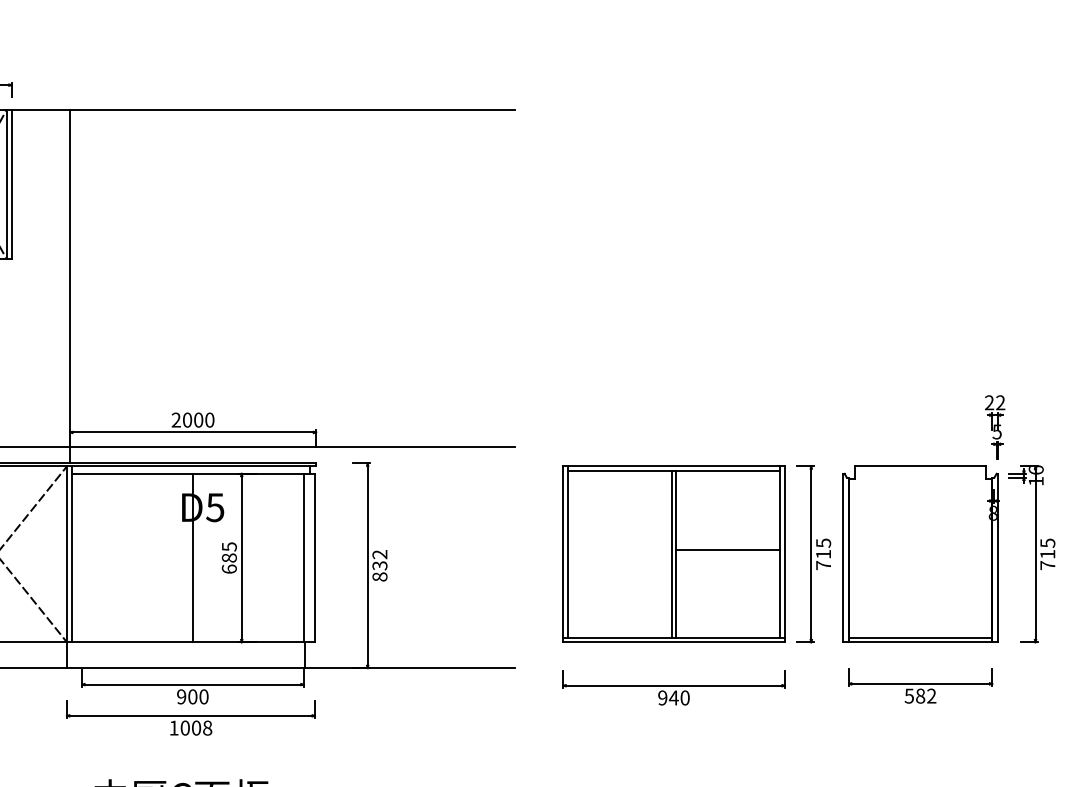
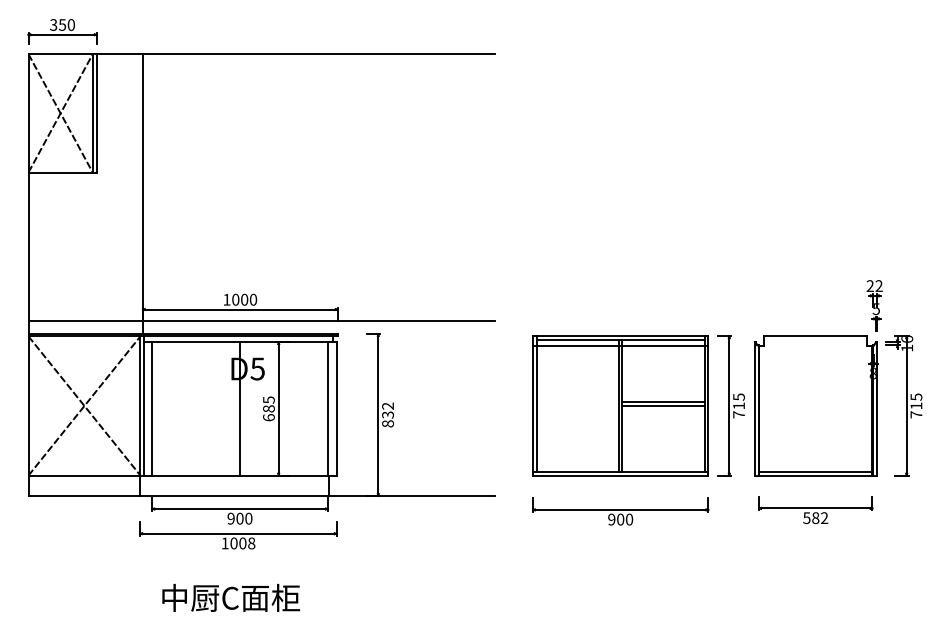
text: (175, 419) -> (226, 299), 2000 -> 1000
line: (673, 479) -> (620, 346), added
line: (728, 553) -> (663, 405), added
line: (82, 557) -> (152, 408), added
text: (673, 697) -> (620, 519), 940 -> 900

